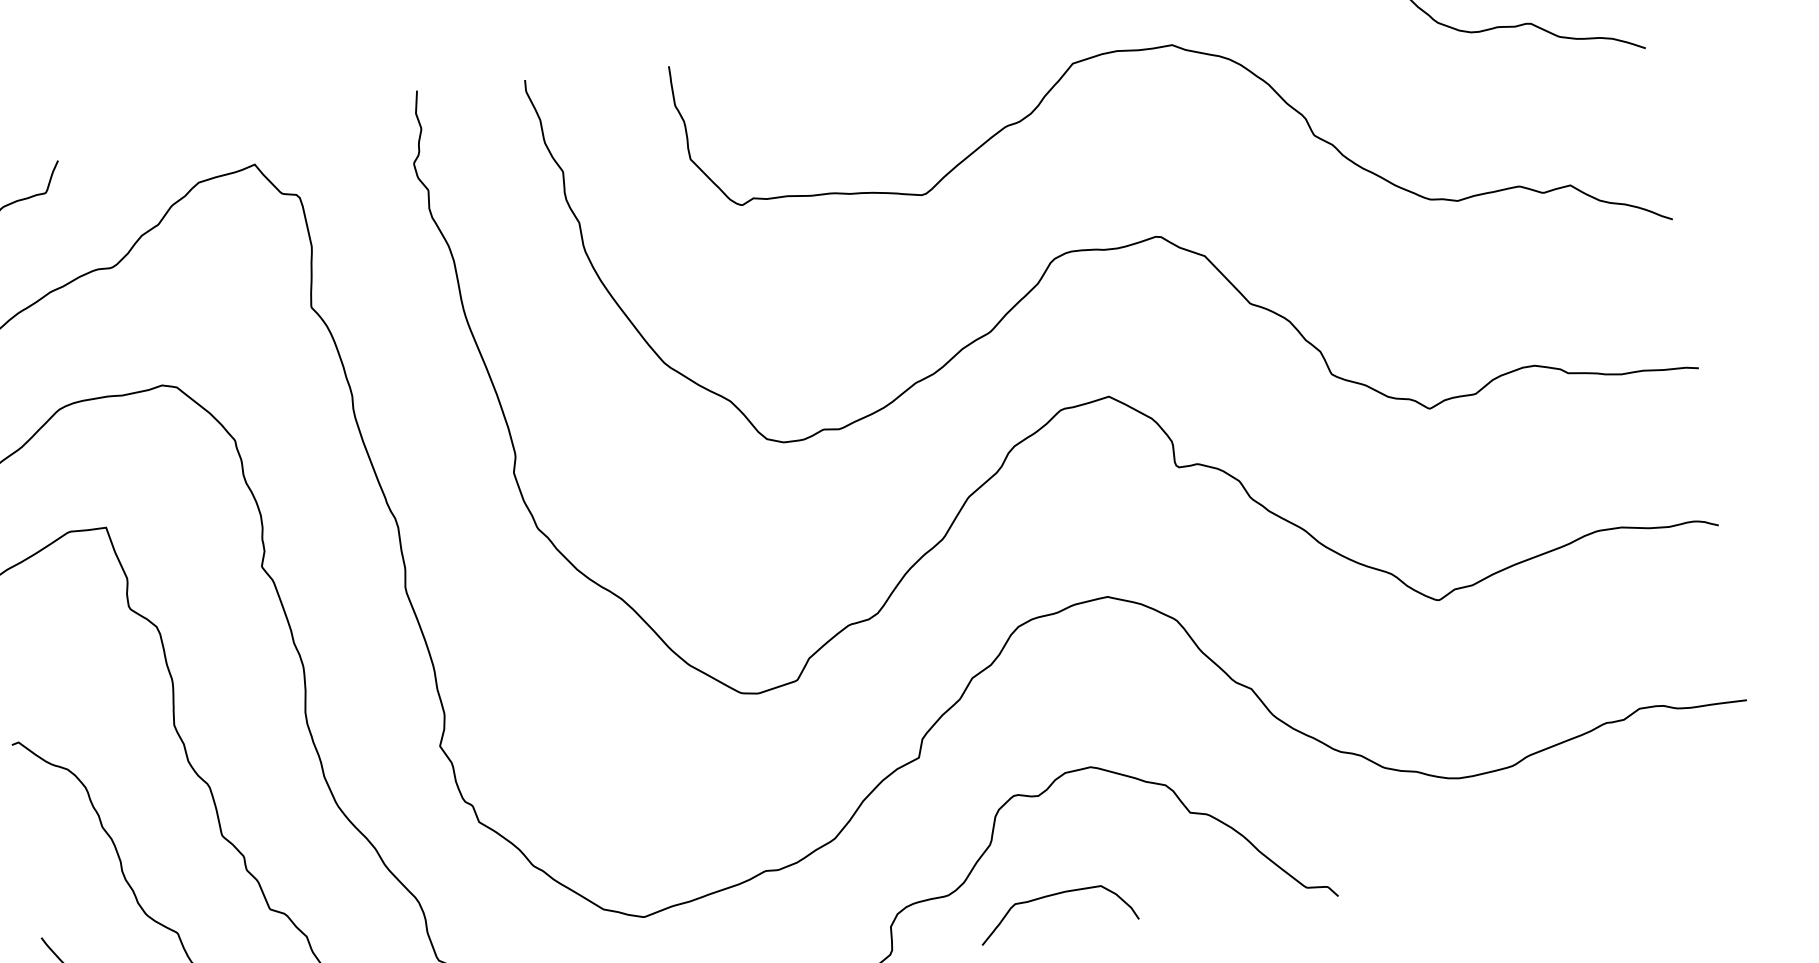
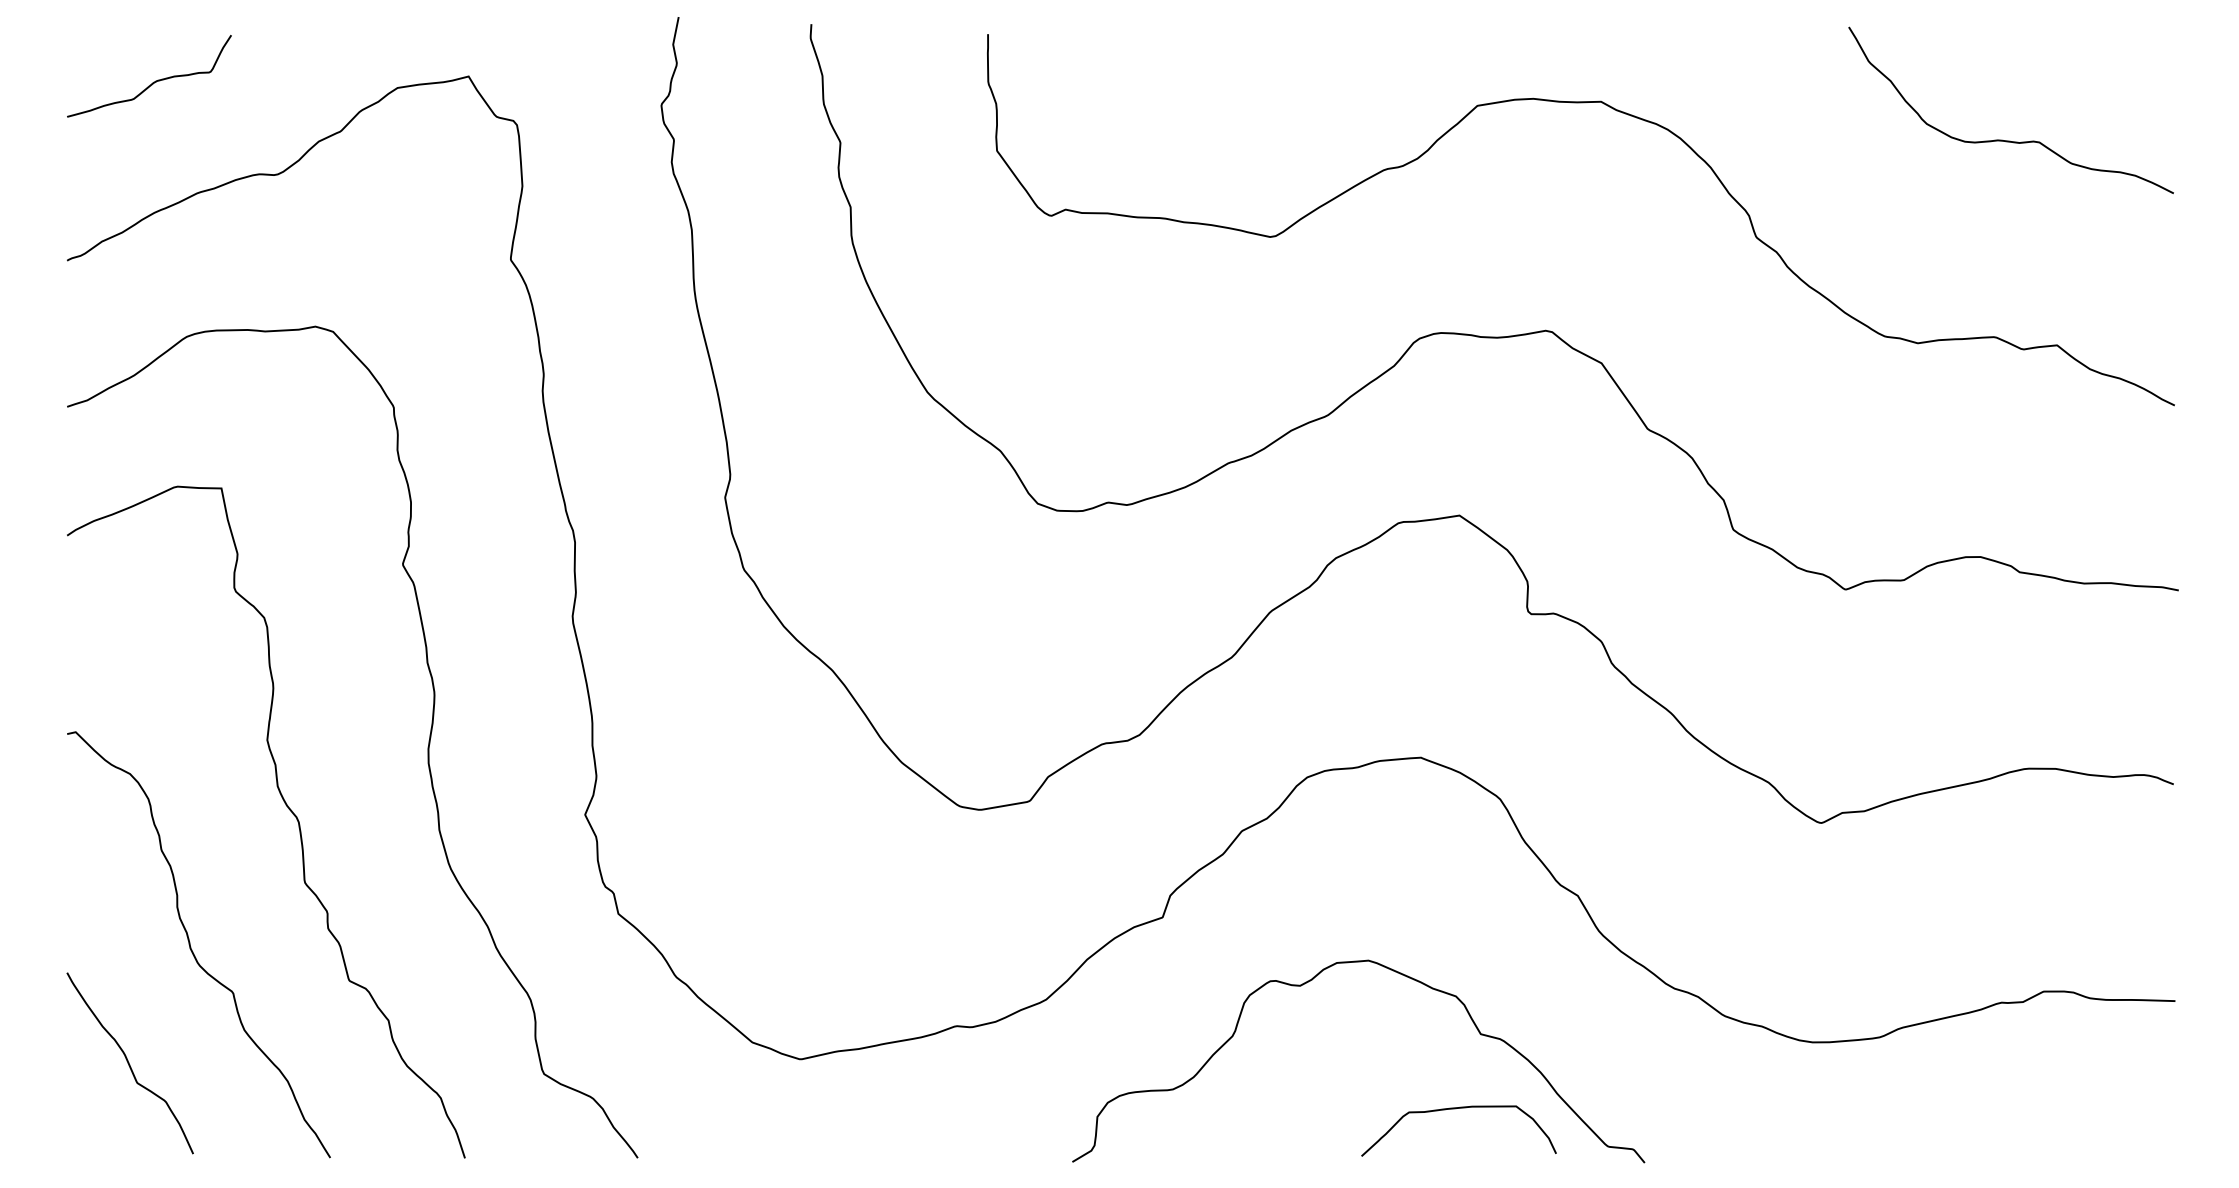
curve: (1052, 896) -> (1455, 1109), moved

